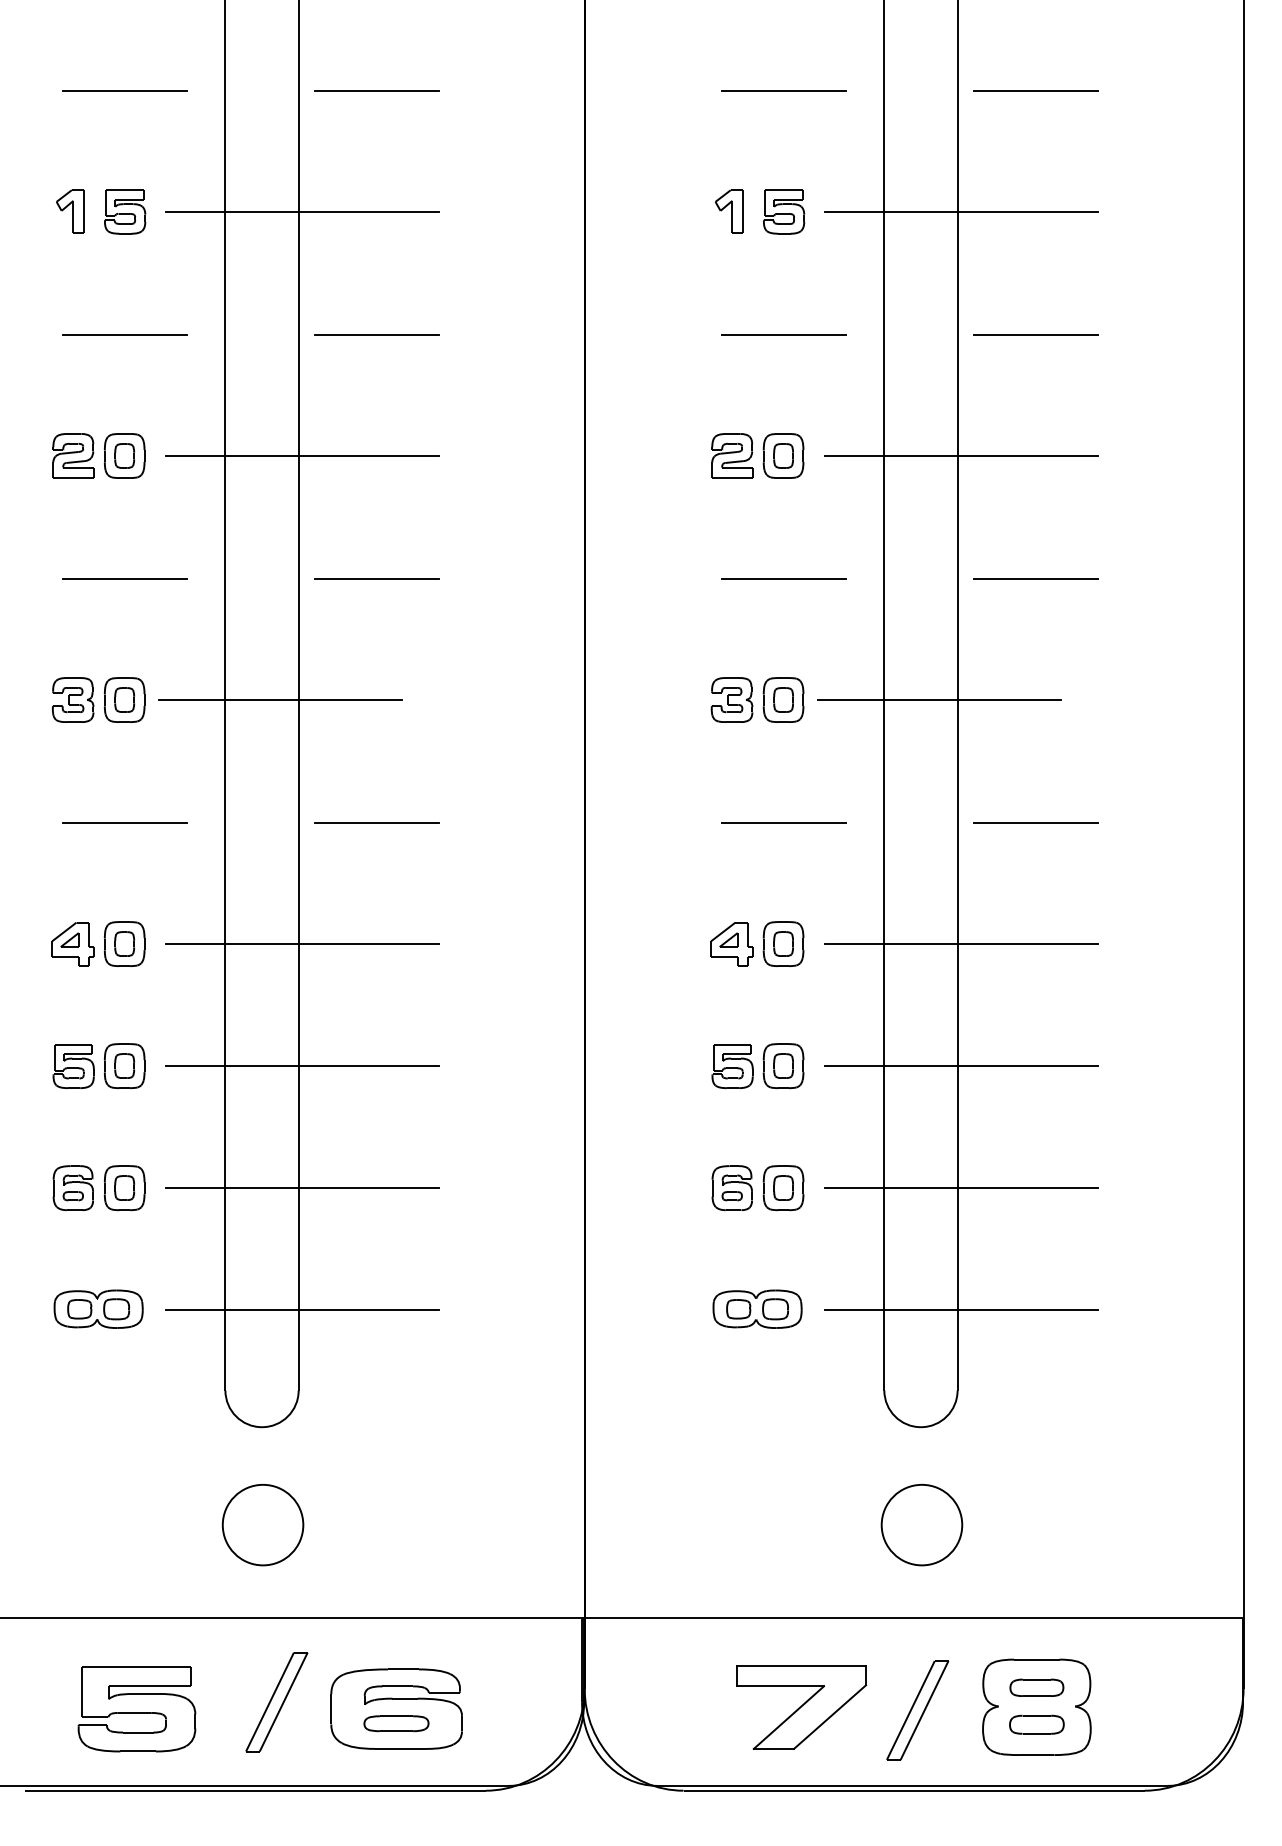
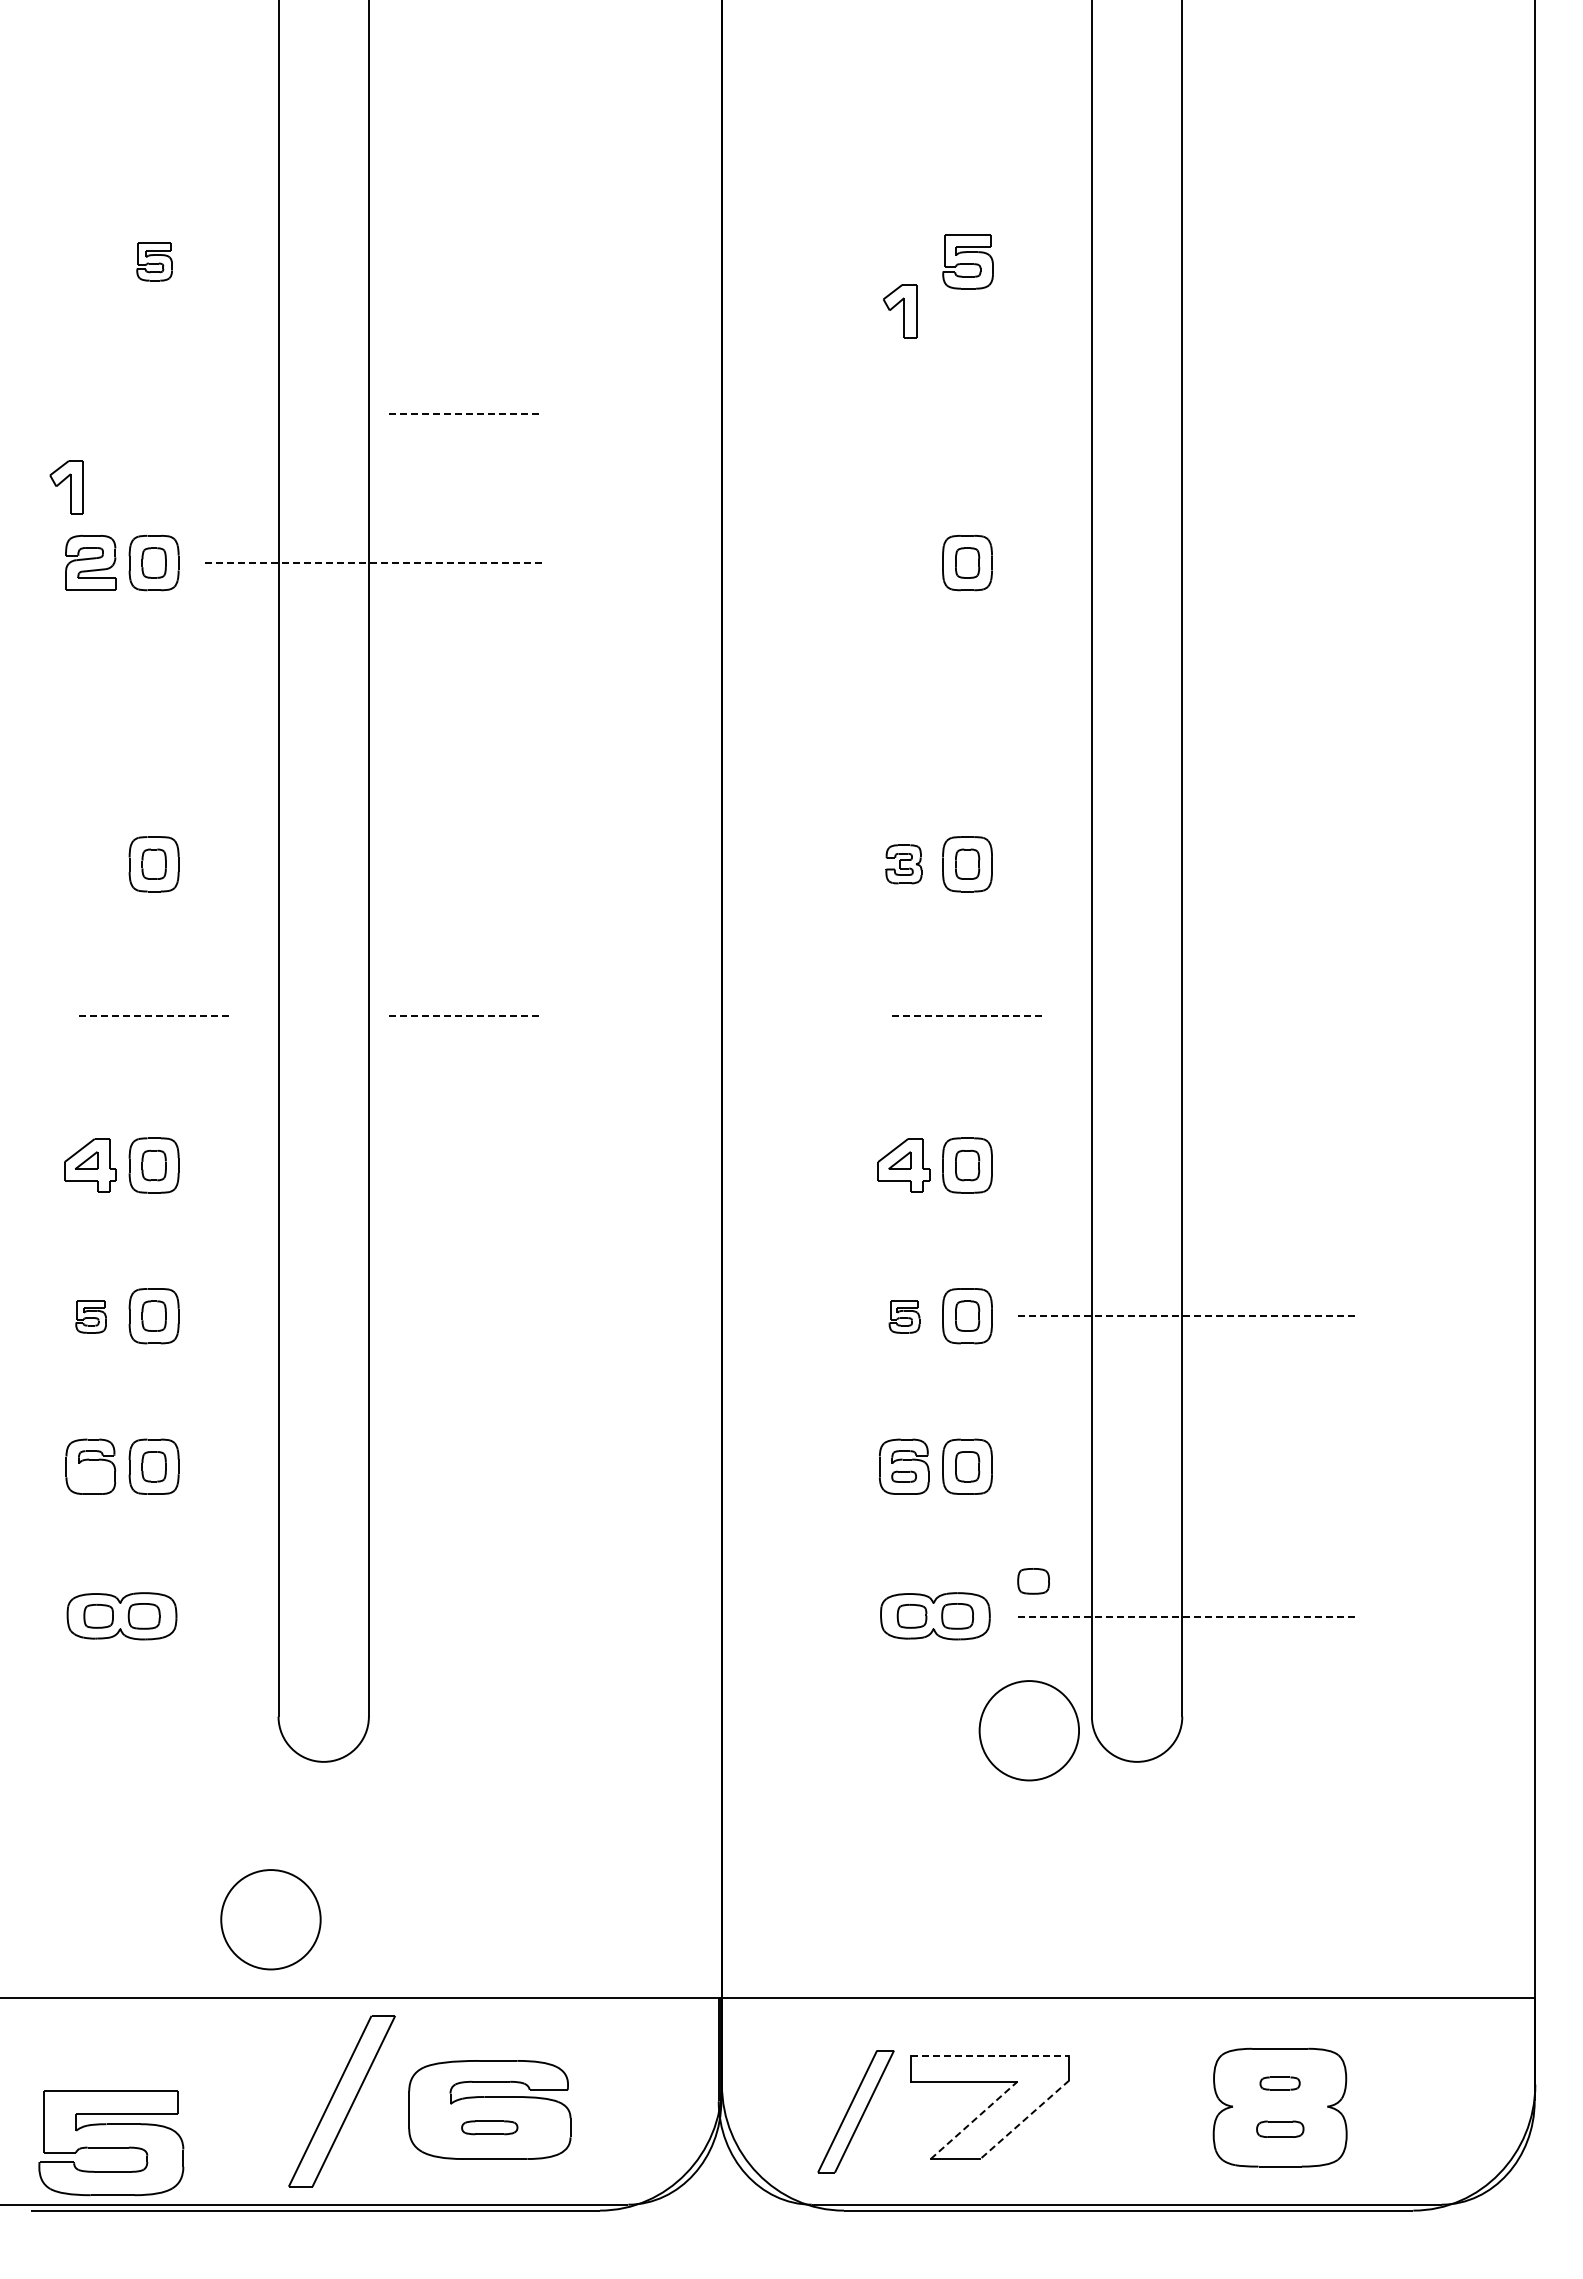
line: (124, 91) -> (154, 112), removed
line: (376, 91) -> (465, 112), removed
line: (783, 91) -> (967, 112), removed
line: (1035, 91) -> (1278, 112), removed
part: (69, 211) -> (66, 487), moved
part: (124, 211) -> (154, 261), size x0.7
line: (302, 211) -> (373, 261), removed
part: (729, 211) -> (900, 311), moved
line: (960, 211) -> (1186, 261), removed
line: (124, 334) -> (154, 413), removed
line: (376, 334) -> (465, 413), solid -> dashed
line: (783, 334) -> (967, 413), removed
line: (1035, 334) -> (1278, 413), removed
part: (731, 455) -> (903, 562), removed
line: (302, 456) -> (373, 563), solid -> dashed
line: (960, 456) -> (1186, 563), removed
line: (124, 579) -> (154, 715), removed
line: (376, 579) -> (465, 715), removed
line: (783, 579) -> (967, 715), removed
line: (1035, 579) -> (1278, 715), removed
part: (73, 700) -> (90, 864), removed
line: (279, 700) -> (345, 864), removed
part: (731, 700) -> (903, 864), size x0.7
line: (939, 700) -> (1159, 864), removed
line: (125, 823) -> (155, 1016), solid -> dashed
line: (376, 823) -> (465, 1016), solid -> dashed
line: (784, 823) -> (968, 1016), solid -> dashed
line: (1035, 823) -> (1278, 1016), removed
line: (302, 944) -> (373, 1165), removed
line: (960, 944) -> (1186, 1165), removed
part: (73, 1066) -> (90, 1316), size x0.6
line: (302, 1066) -> (373, 1316), removed
part: (732, 1066) -> (904, 1316), size x0.6
line: (960, 1066) -> (1186, 1316), solid -> dashed
line: (302, 1187) -> (373, 1466), removed
line: (960, 1187) -> (1186, 1466), removed
part: (73, 1196) -> (90, 1476), removed
part: (837, 1281) -> (1033, 1581), added
line: (302, 1310) -> (373, 1617), removed
line: (960, 1310) -> (1186, 1617), solid -> dashed
part: (262, 1524) -> (270, 1919), moved
part: (921, 1524) -> (1028, 1730), moved
line: (802, 1665) -> (990, 2056), solid -> dashed
part: (1036, 1687) -> (1279, 2083), size x0.6
part: (276, 1701) -> (341, 2100), size x1.4
part: (137, 1709) -> (111, 2143), moved
part: (917, 1710) -> (855, 2111), moved
line: (789, 1717) -> (974, 2120), solid -> dashed
line: (829, 1717) -> (1024, 2120), solid -> dashed
part: (396, 1723) -> (489, 2127), size x0.7
part: (1037, 1724) -> (1280, 2129), size x0.7

